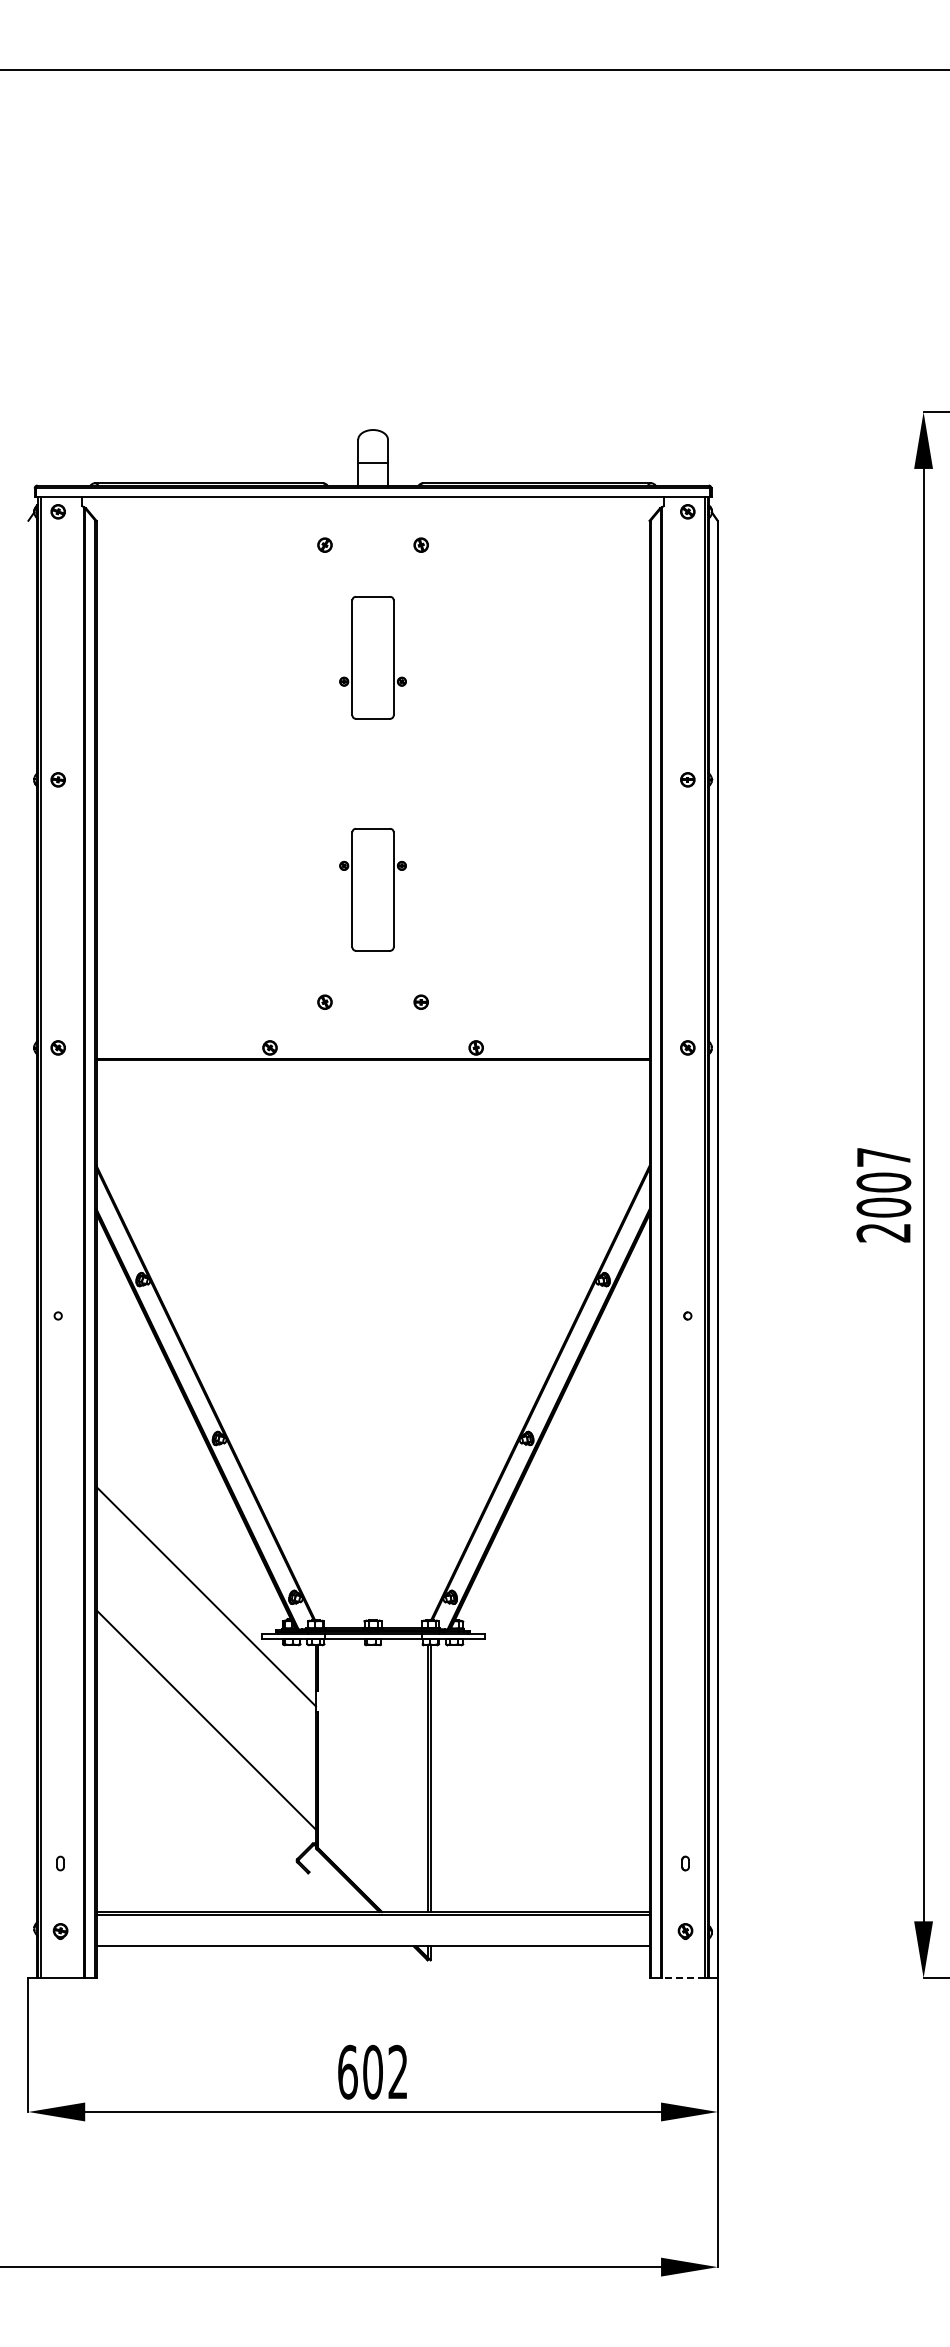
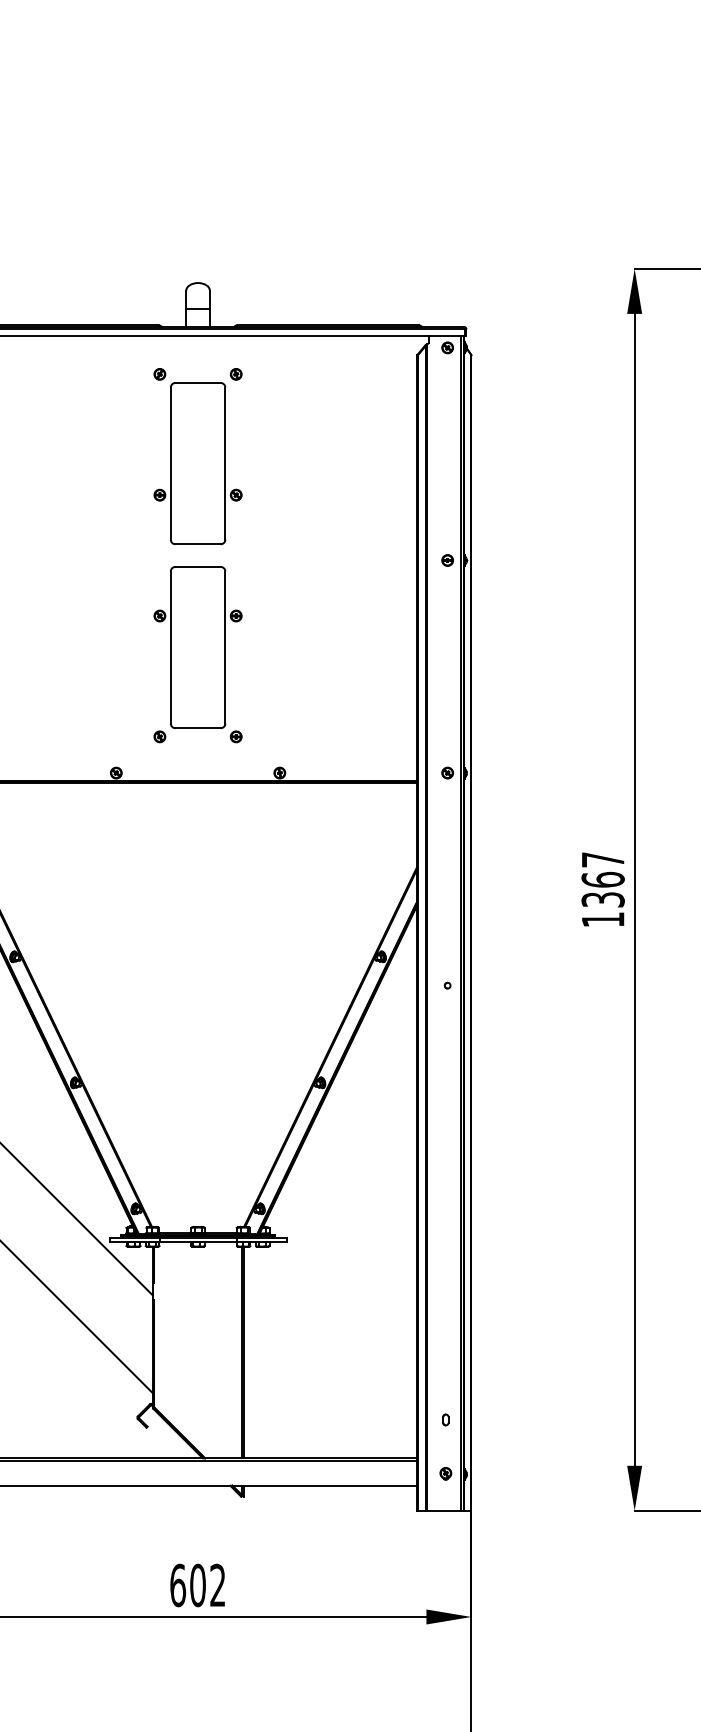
part: (372, 657) -> (197, 463), size x1.67
part: (372, 889) -> (197, 647), size x1.67
text: (883, 1207) -> (602, 899), 2007 -> 1367
line: (683, 1978) -> (444, 1511), dashed -> solid

